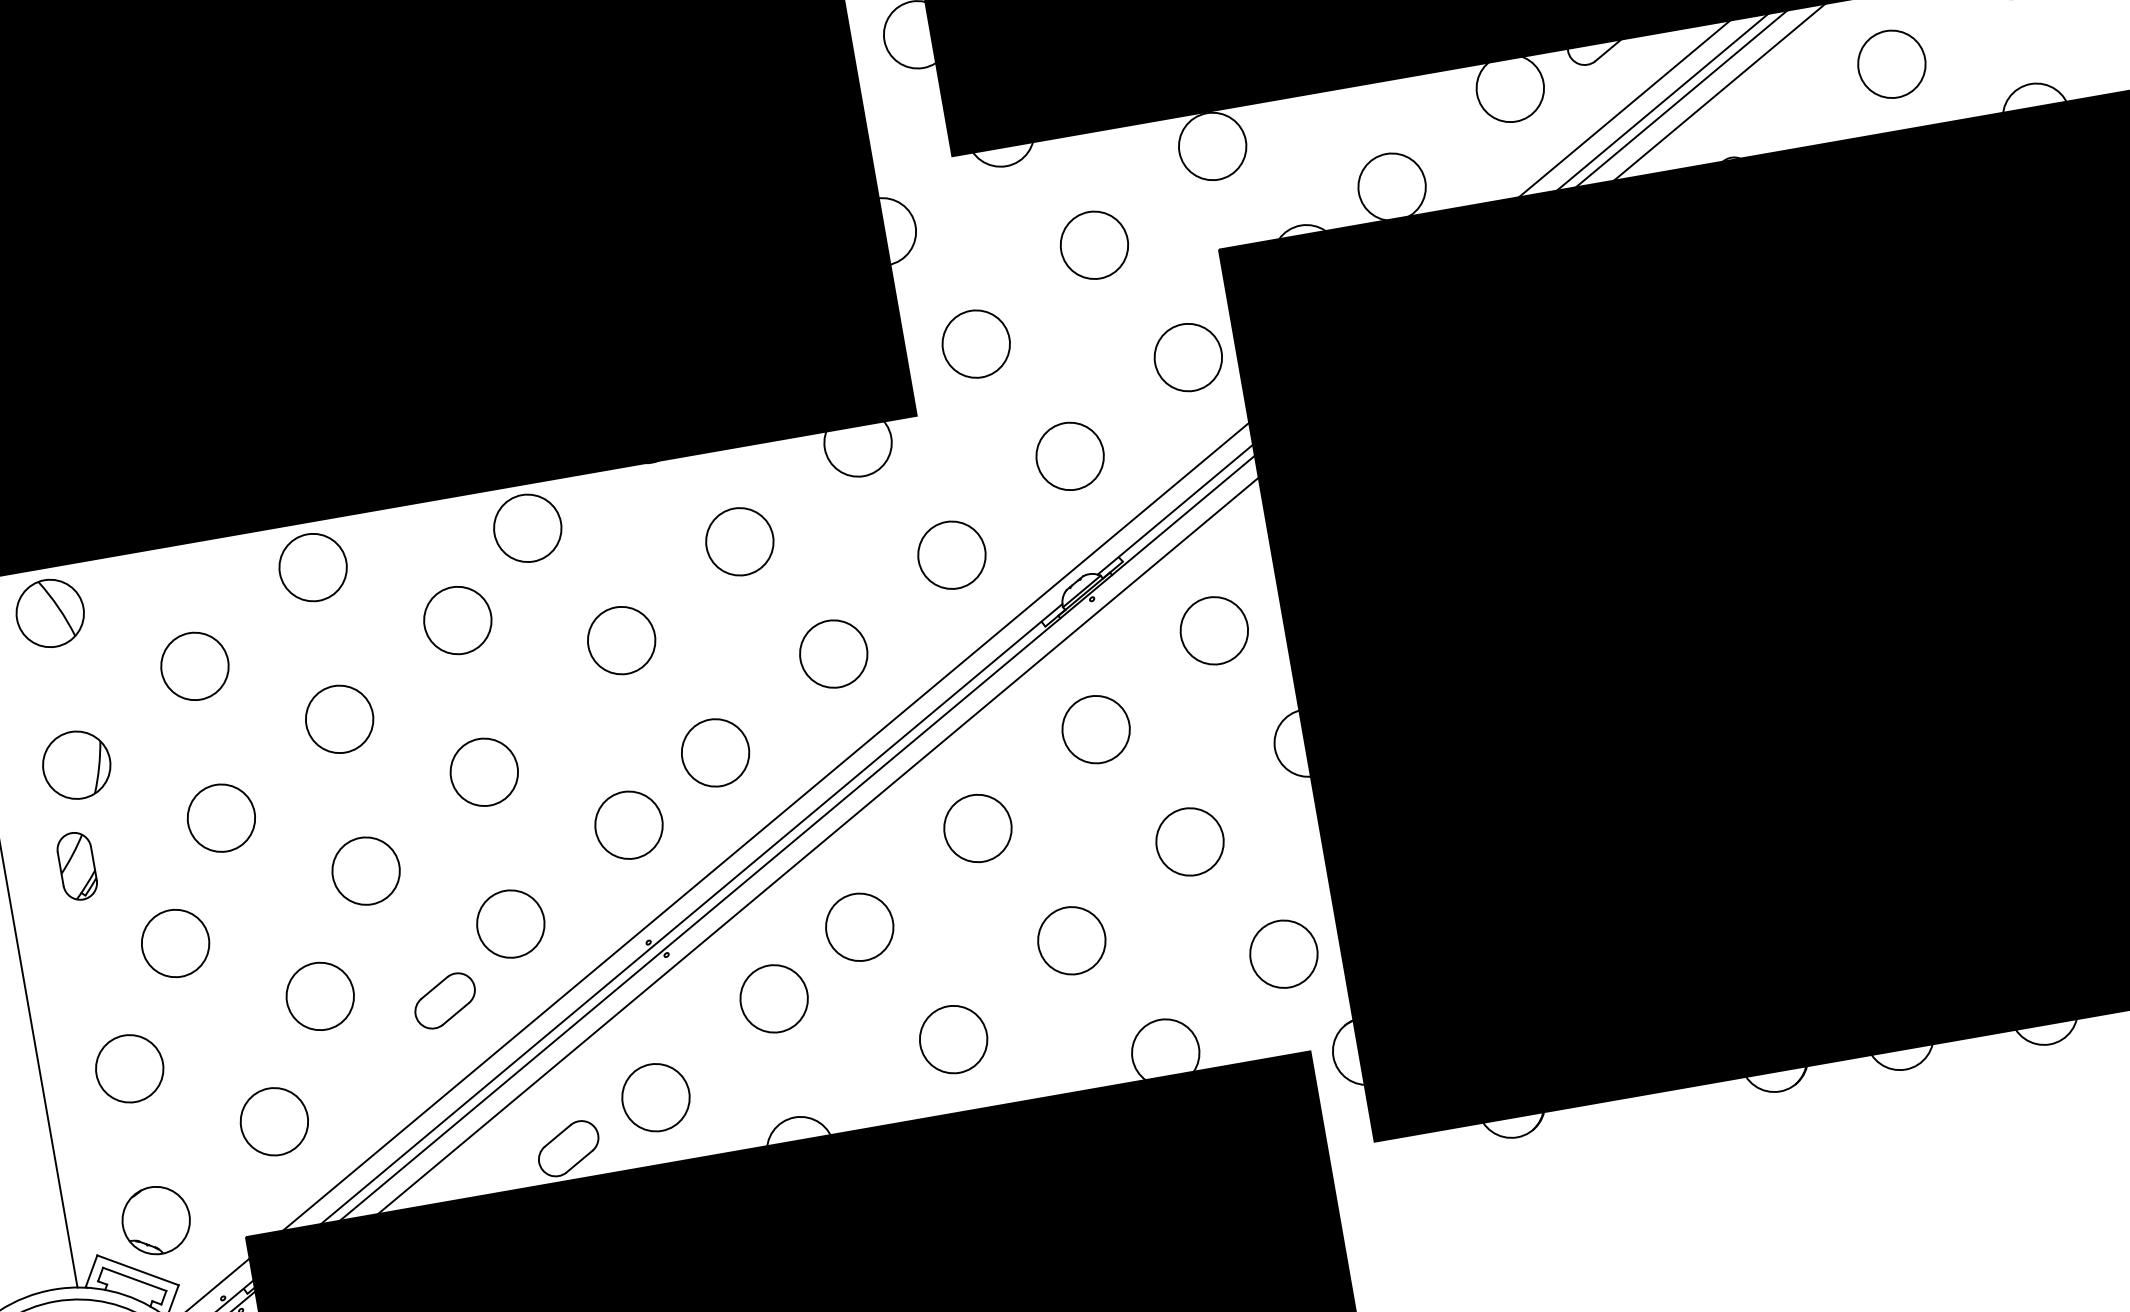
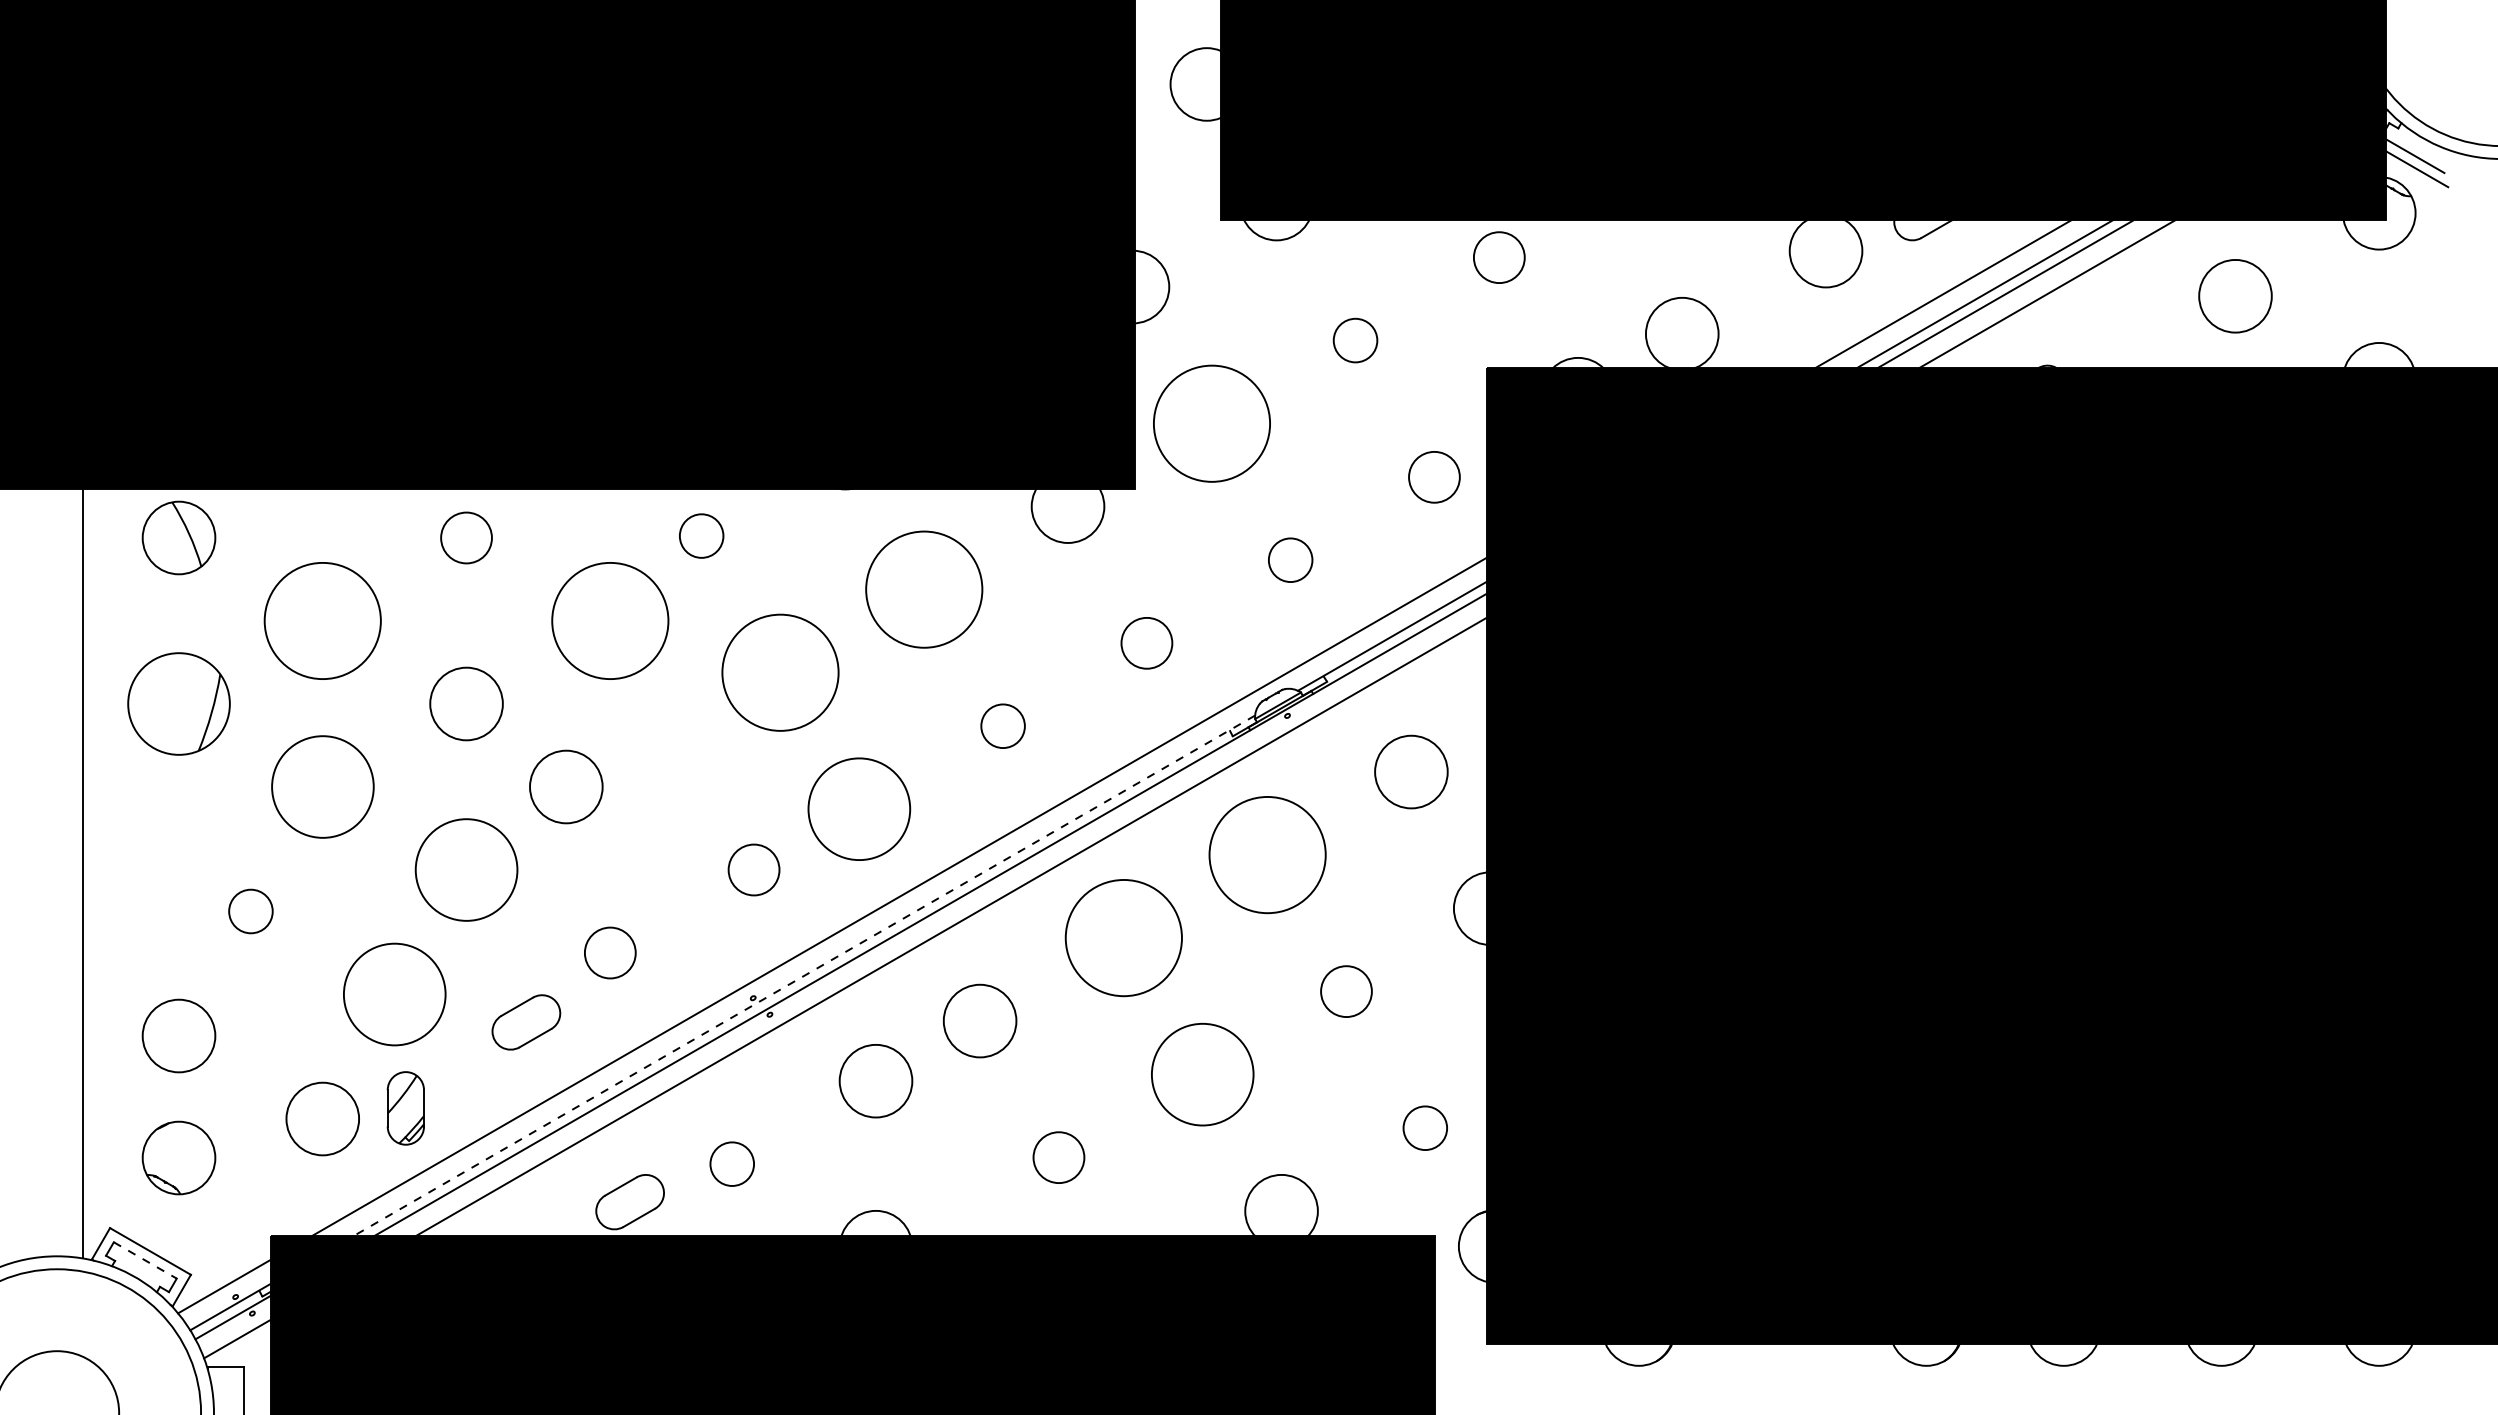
circle: (1212, 146) -> (1499, 257), size x0.7
circle: (1094, 245) -> (1355, 340), size x0.6
circle: (975, 344) -> (1211, 423), size x1.6
circle: (1188, 357) -> (1434, 477), size x0.7
circle: (1069, 455) -> (1290, 559), size x0.6
circle: (527, 527) -> (701, 535), size x0.6
circle: (739, 541) -> (923, 589), size x1.6
circle: (951, 555) -> (1146, 643), size x0.7
circle: (313, 567) -> (466, 537), size x0.7
circle: (457, 620) -> (610, 620), size x1.6
circle: (621, 640) -> (780, 672), size x1.6
circle: (833, 653) -> (1002, 725), size x0.6
circle: (194, 666) -> (322, 620), size x1.6
circle: (1095, 729) -> (1267, 854), size x1.6
circle: (715, 752) -> (859, 808), size x1.4
part: (76, 764) -> (178, 703), size x1.4
circle: (484, 771) -> (566, 786), moved
circle: (221, 817) -> (322, 786), size x1.4
circle: (628, 824) -> (753, 869), size x0.7
circle: (977, 828) -> (1123, 937), size x1.6
circle: (1190, 841) -> (1346, 991), size x0.7
part: (76, 866) -> (405, 1108), moved
circle: (365, 870) -> (466, 869), size x1.4
circle: (510, 923) -> (610, 952), size x0.7
line: (681, 923) -> (791, 983), solid -> dashed
circle: (1071, 940) -> (1202, 1074), size x1.4
circle: (175, 943) -> (250, 911), size x0.6
circle: (1283, 953) -> (1425, 1127), size x0.6
circle: (320, 996) -> (394, 994), size x1.4
circle: (953, 1039) -> (1058, 1157), size x0.7
circle: (655, 1097) -> (731, 1163), size x0.6
part: (155, 1220) -> (178, 1157), moved
line: (134, 1279) -> (145, 1260), solid -> dashed

